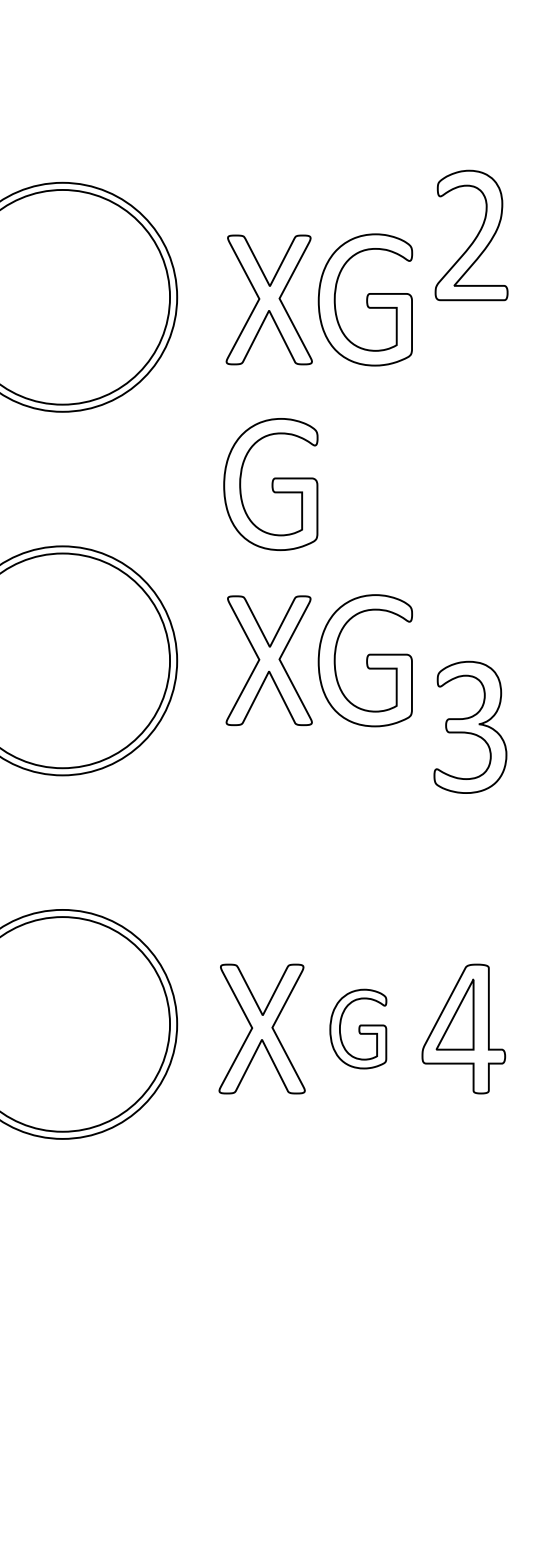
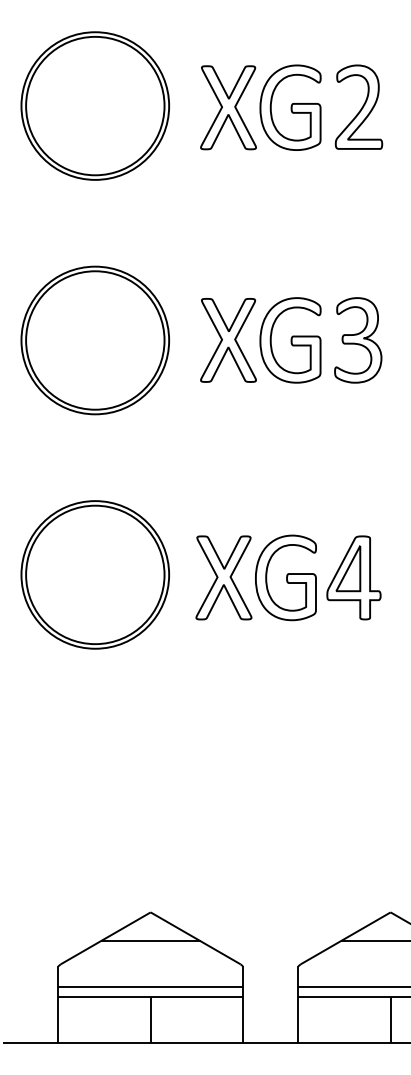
part: (470, 234) -> (358, 106), moved
part: (270, 484) -> (229, 226), removed
part: (470, 727) -> (358, 340), moved
part: (357, 1028) -> (285, 577), size x1.67

